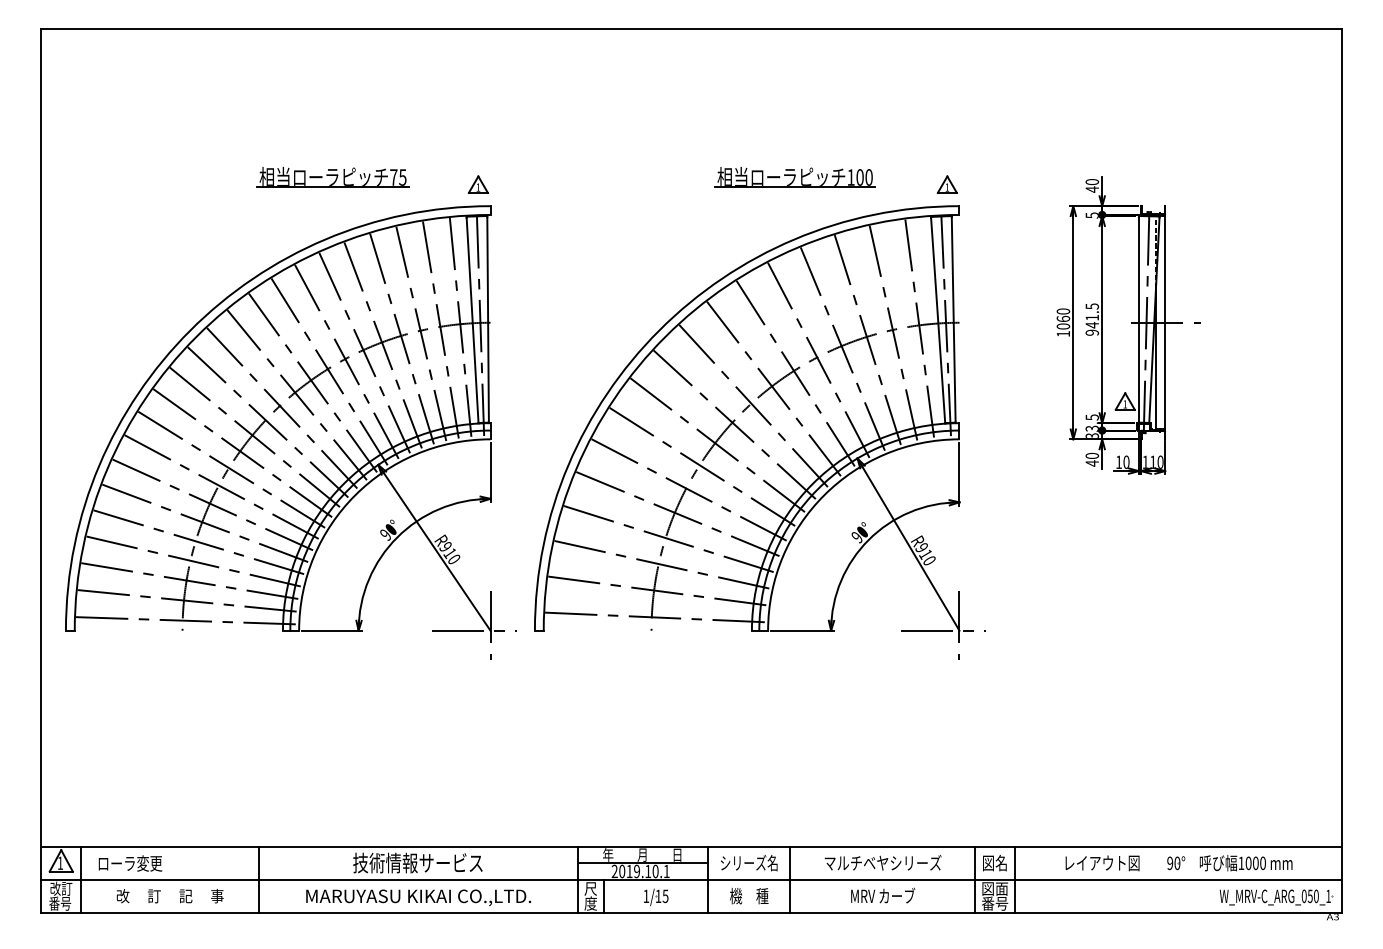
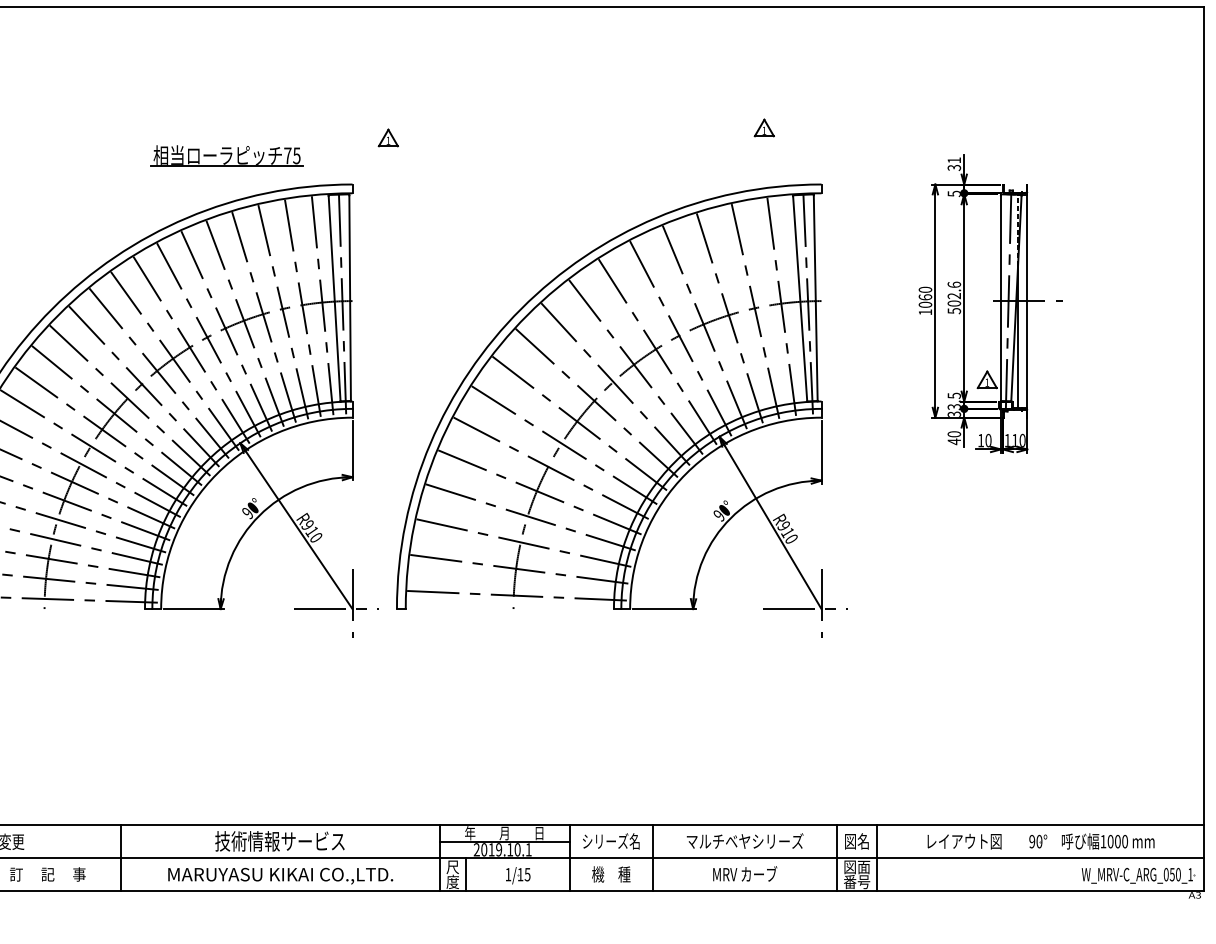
part: (332, 177) -> (226, 155), moved
part: (794, 177) -> (656, 155), removed
part: (477, 184) -> (387, 137), moved
part: (946, 184) -> (763, 127), moved
text: (1092, 185) -> (954, 163), 40 -> 31
text: (1092, 319) -> (954, 297), 941.5 -> 502.6

